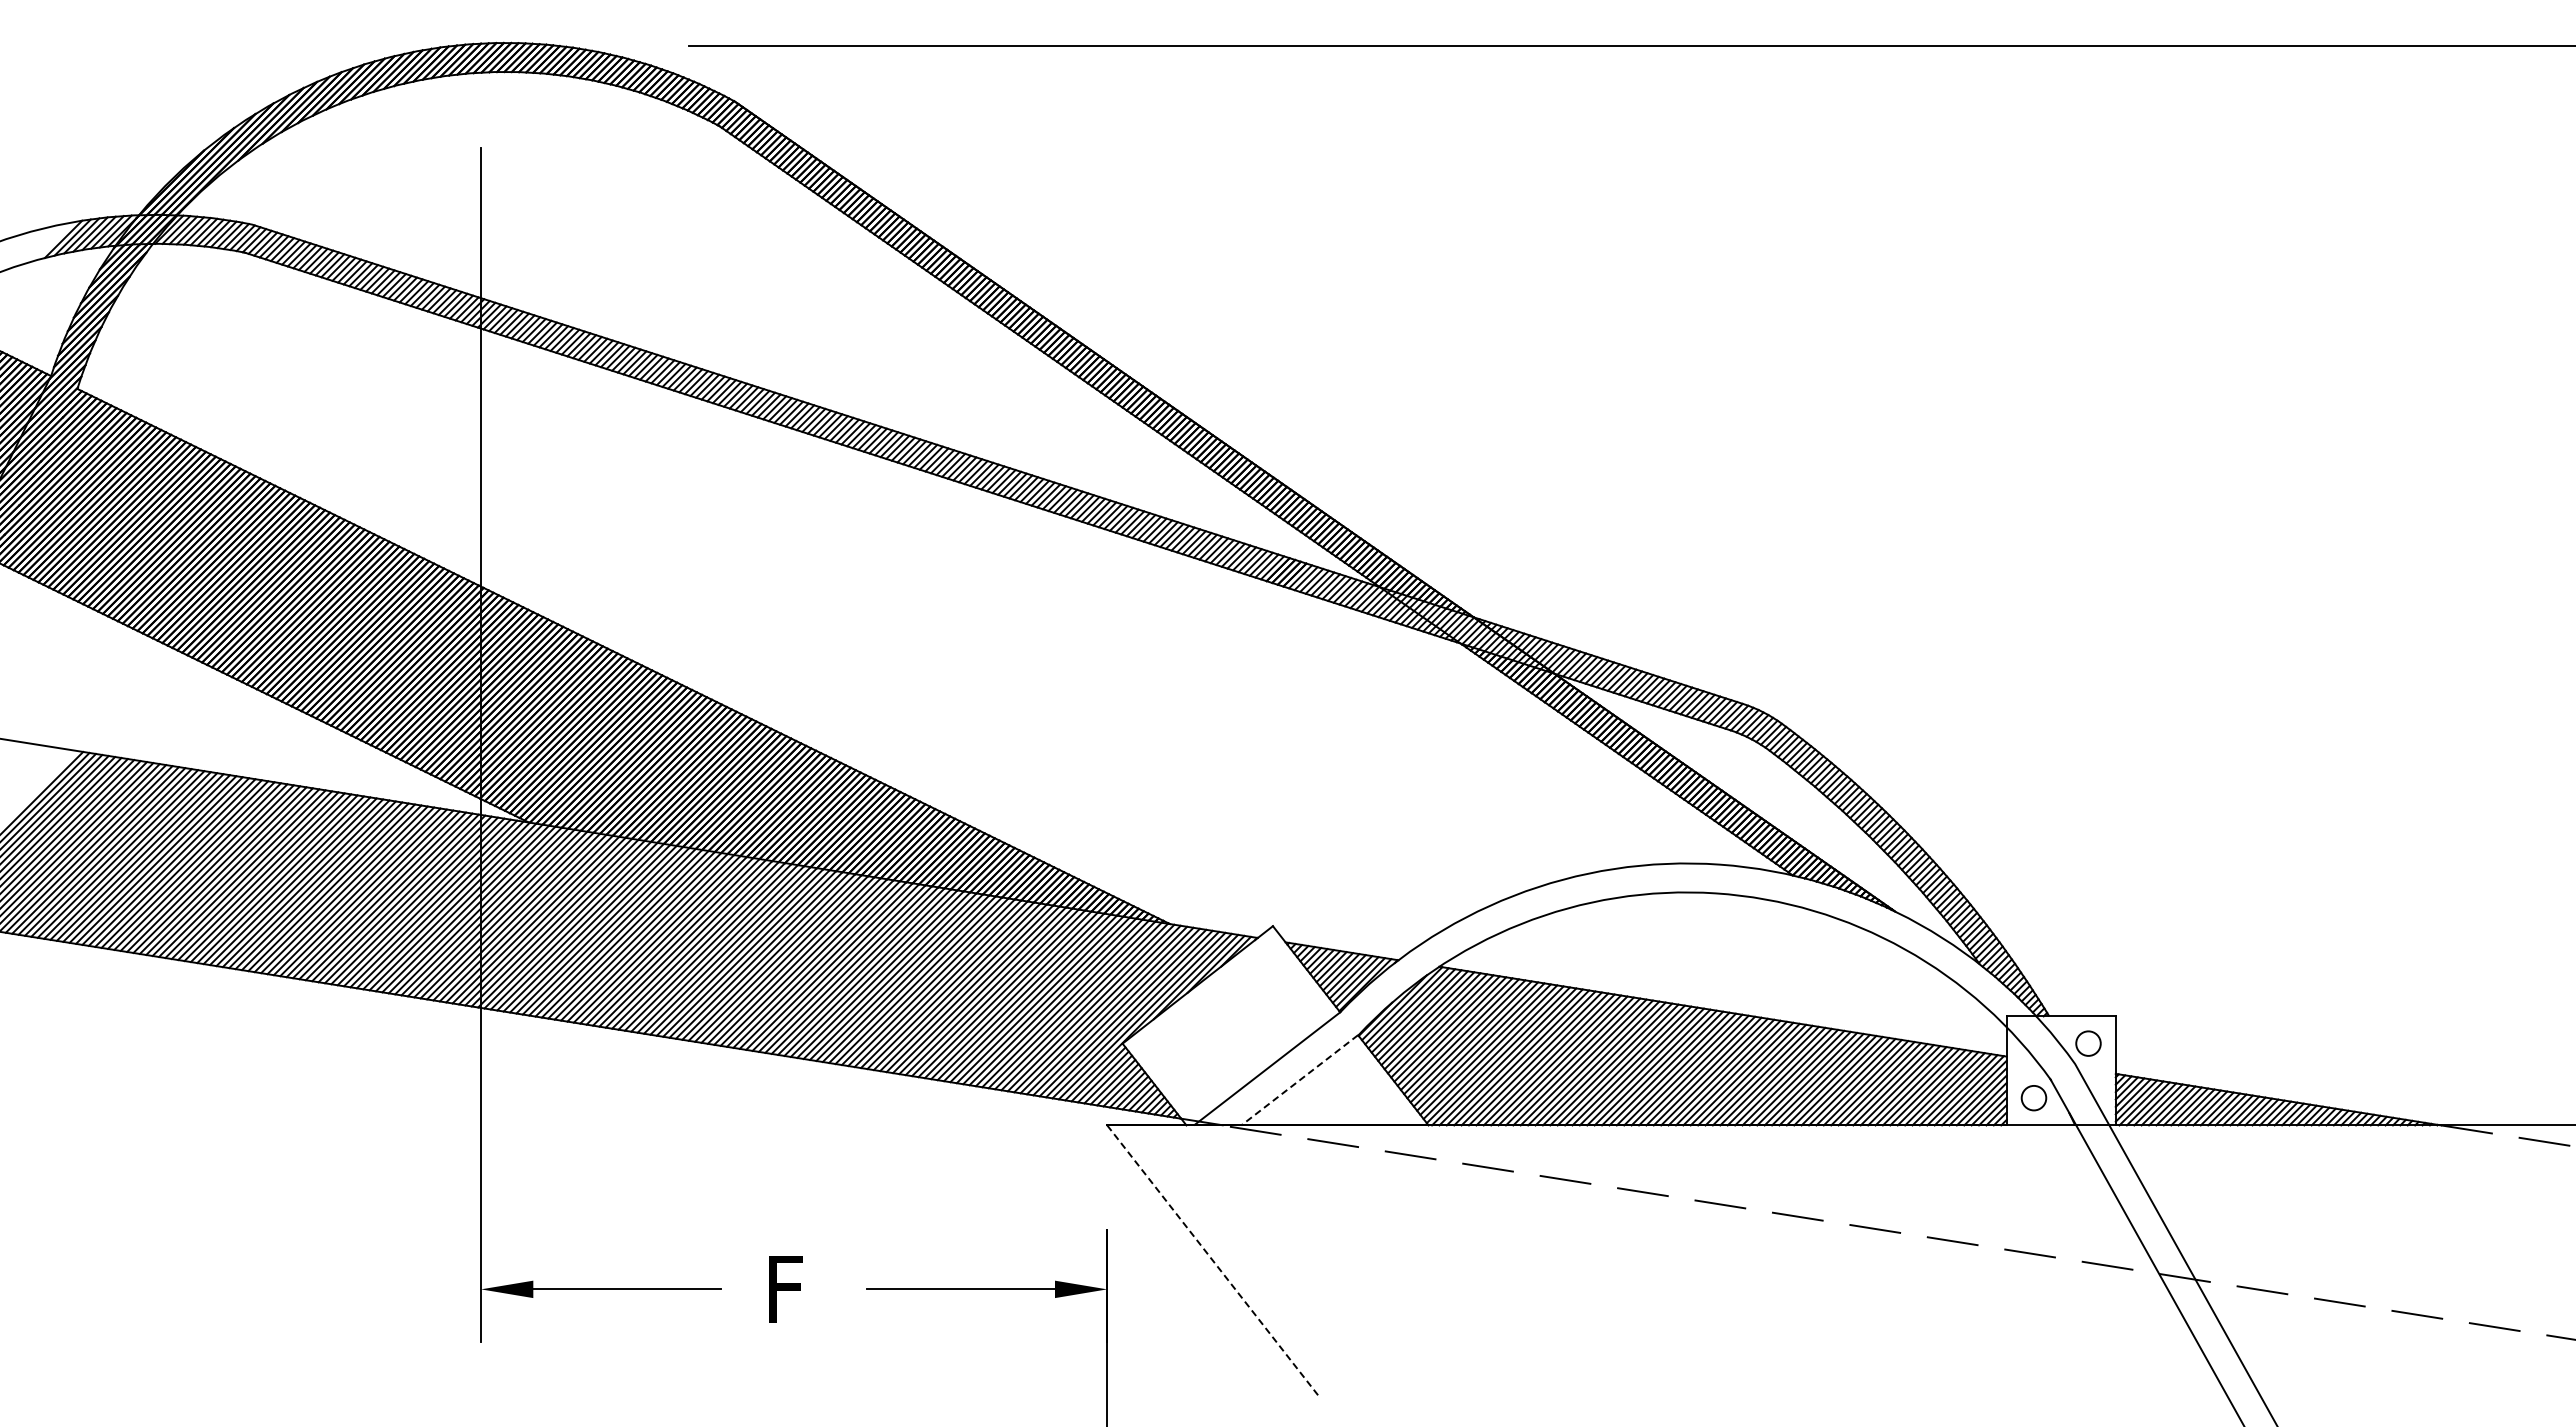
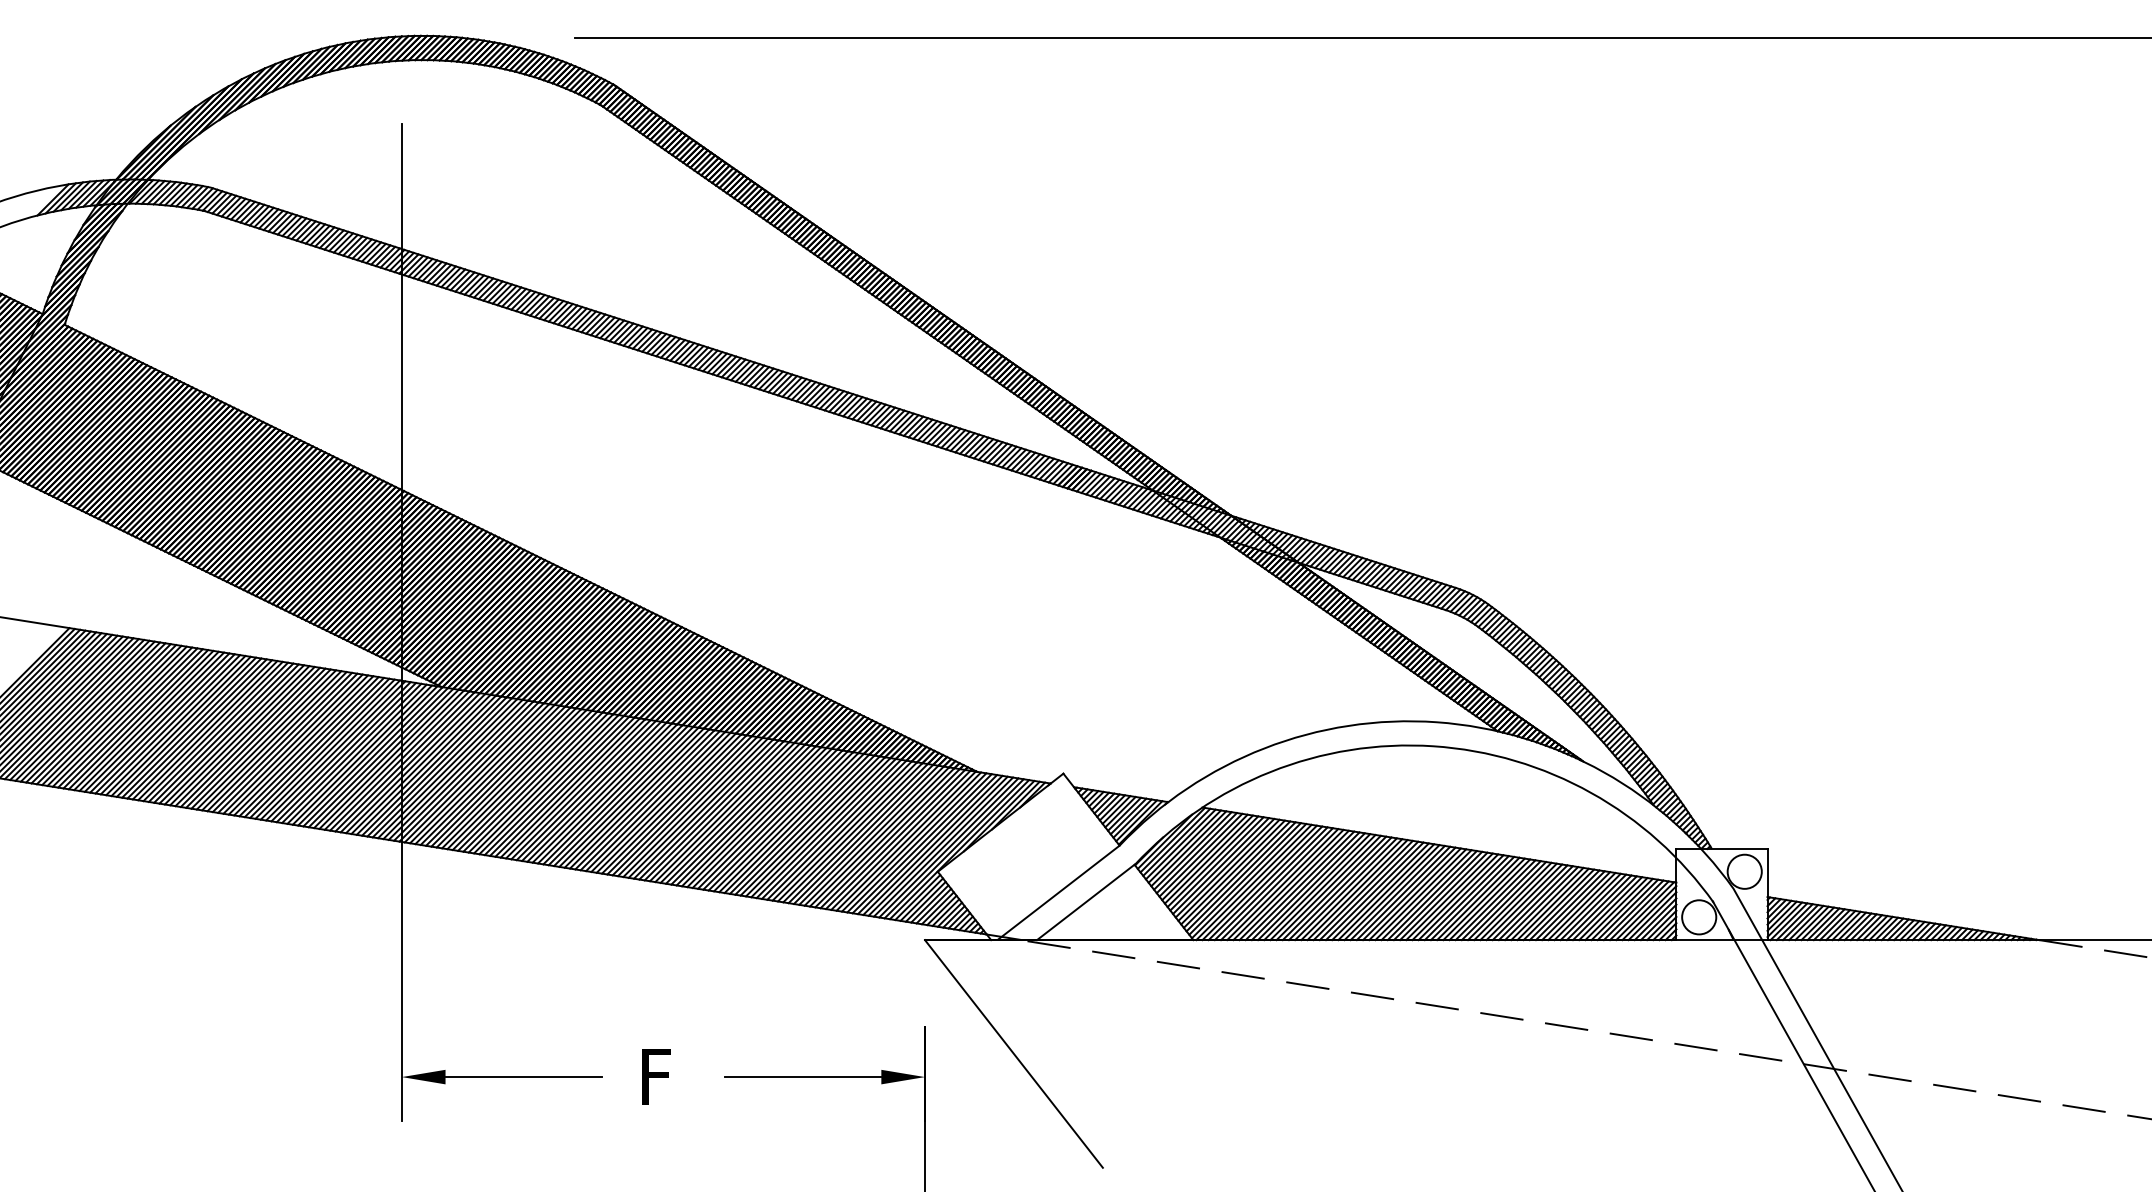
circle: (2088, 1043) -> (1744, 871), size x1.67
line: (1299, 1080) -> (1085, 902), dashed -> solid
circle: (2033, 1097) -> (1698, 916), size x1.67
line: (1213, 1261) -> (1013, 1053), dashed -> solid

